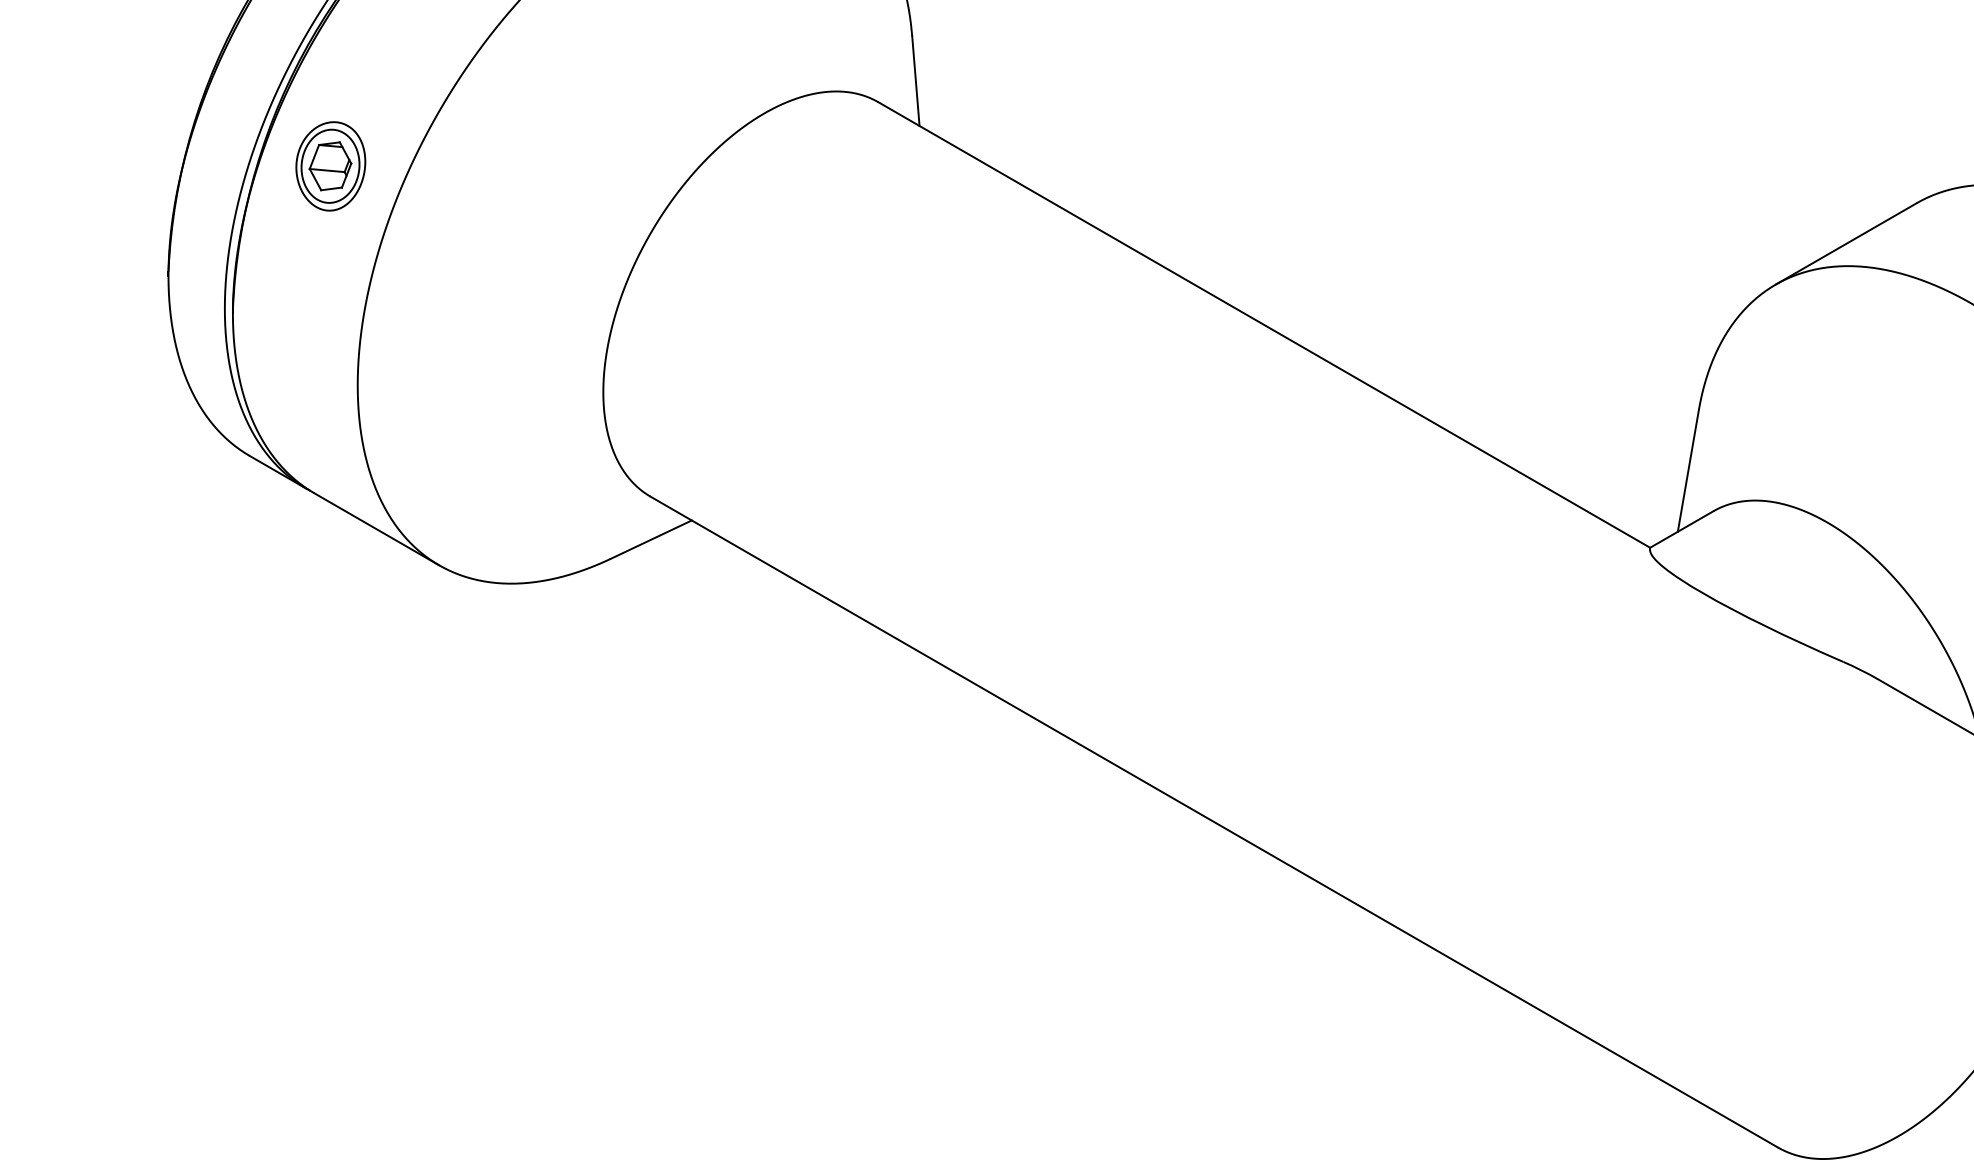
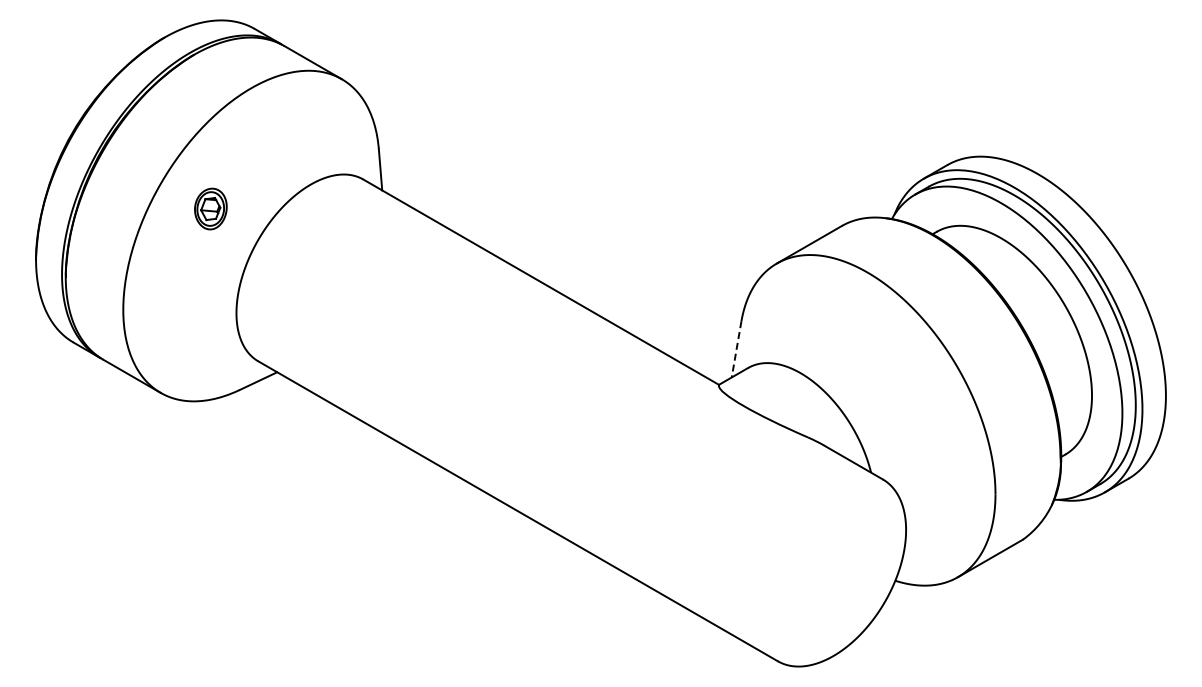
part: (330, 165) -> (210, 208), moved
line: (1688, 471) -> (736, 349), solid -> dashed

